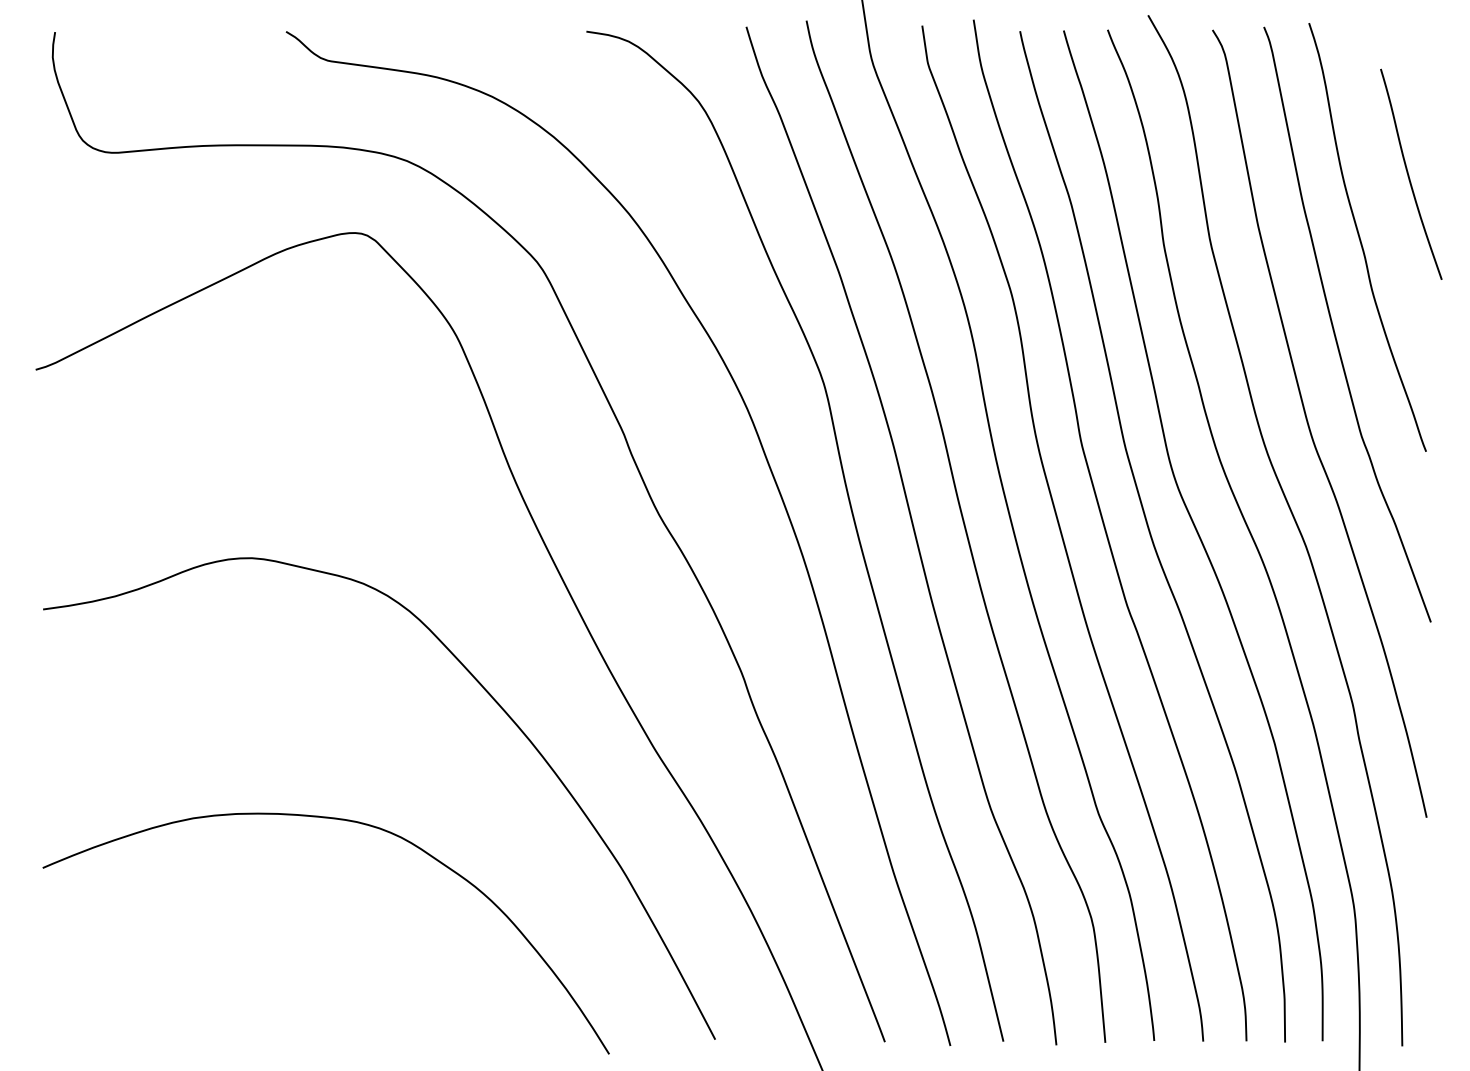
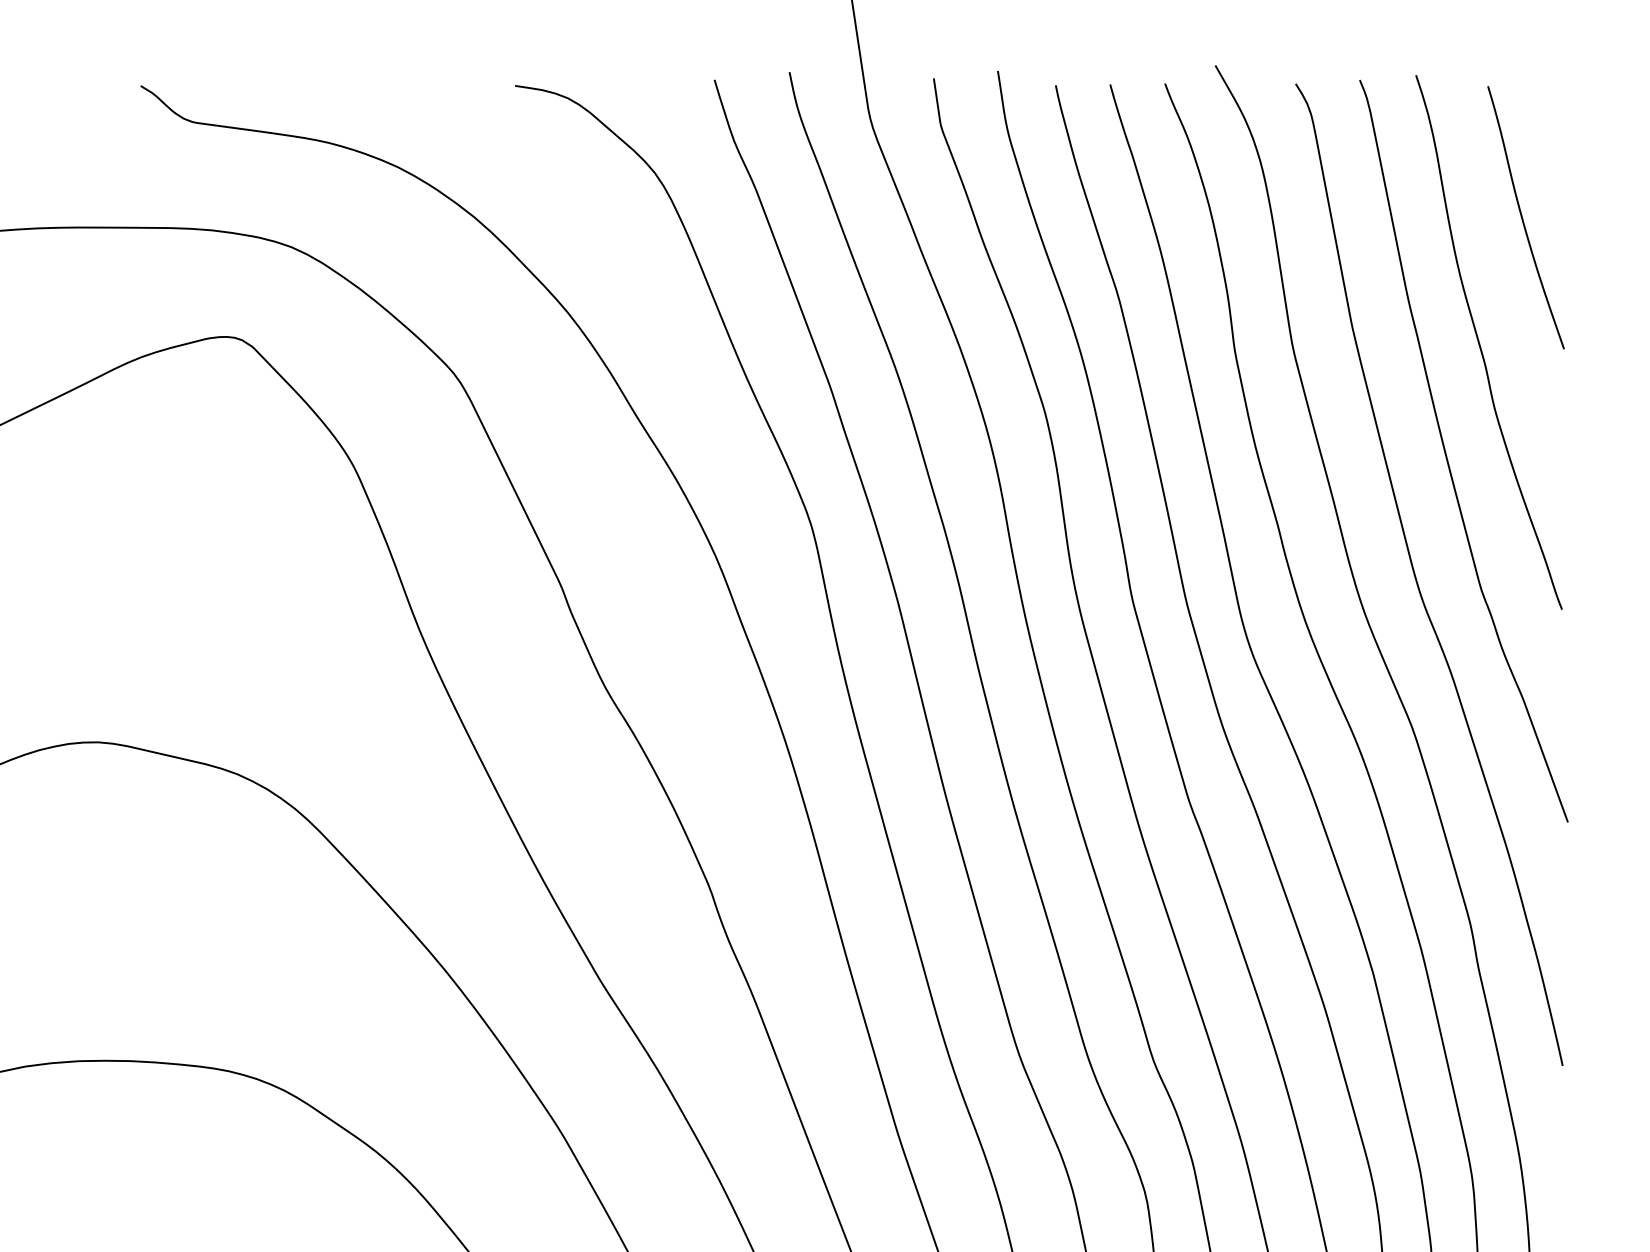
curve: (1409, 175) -> (1523, 219), moved

